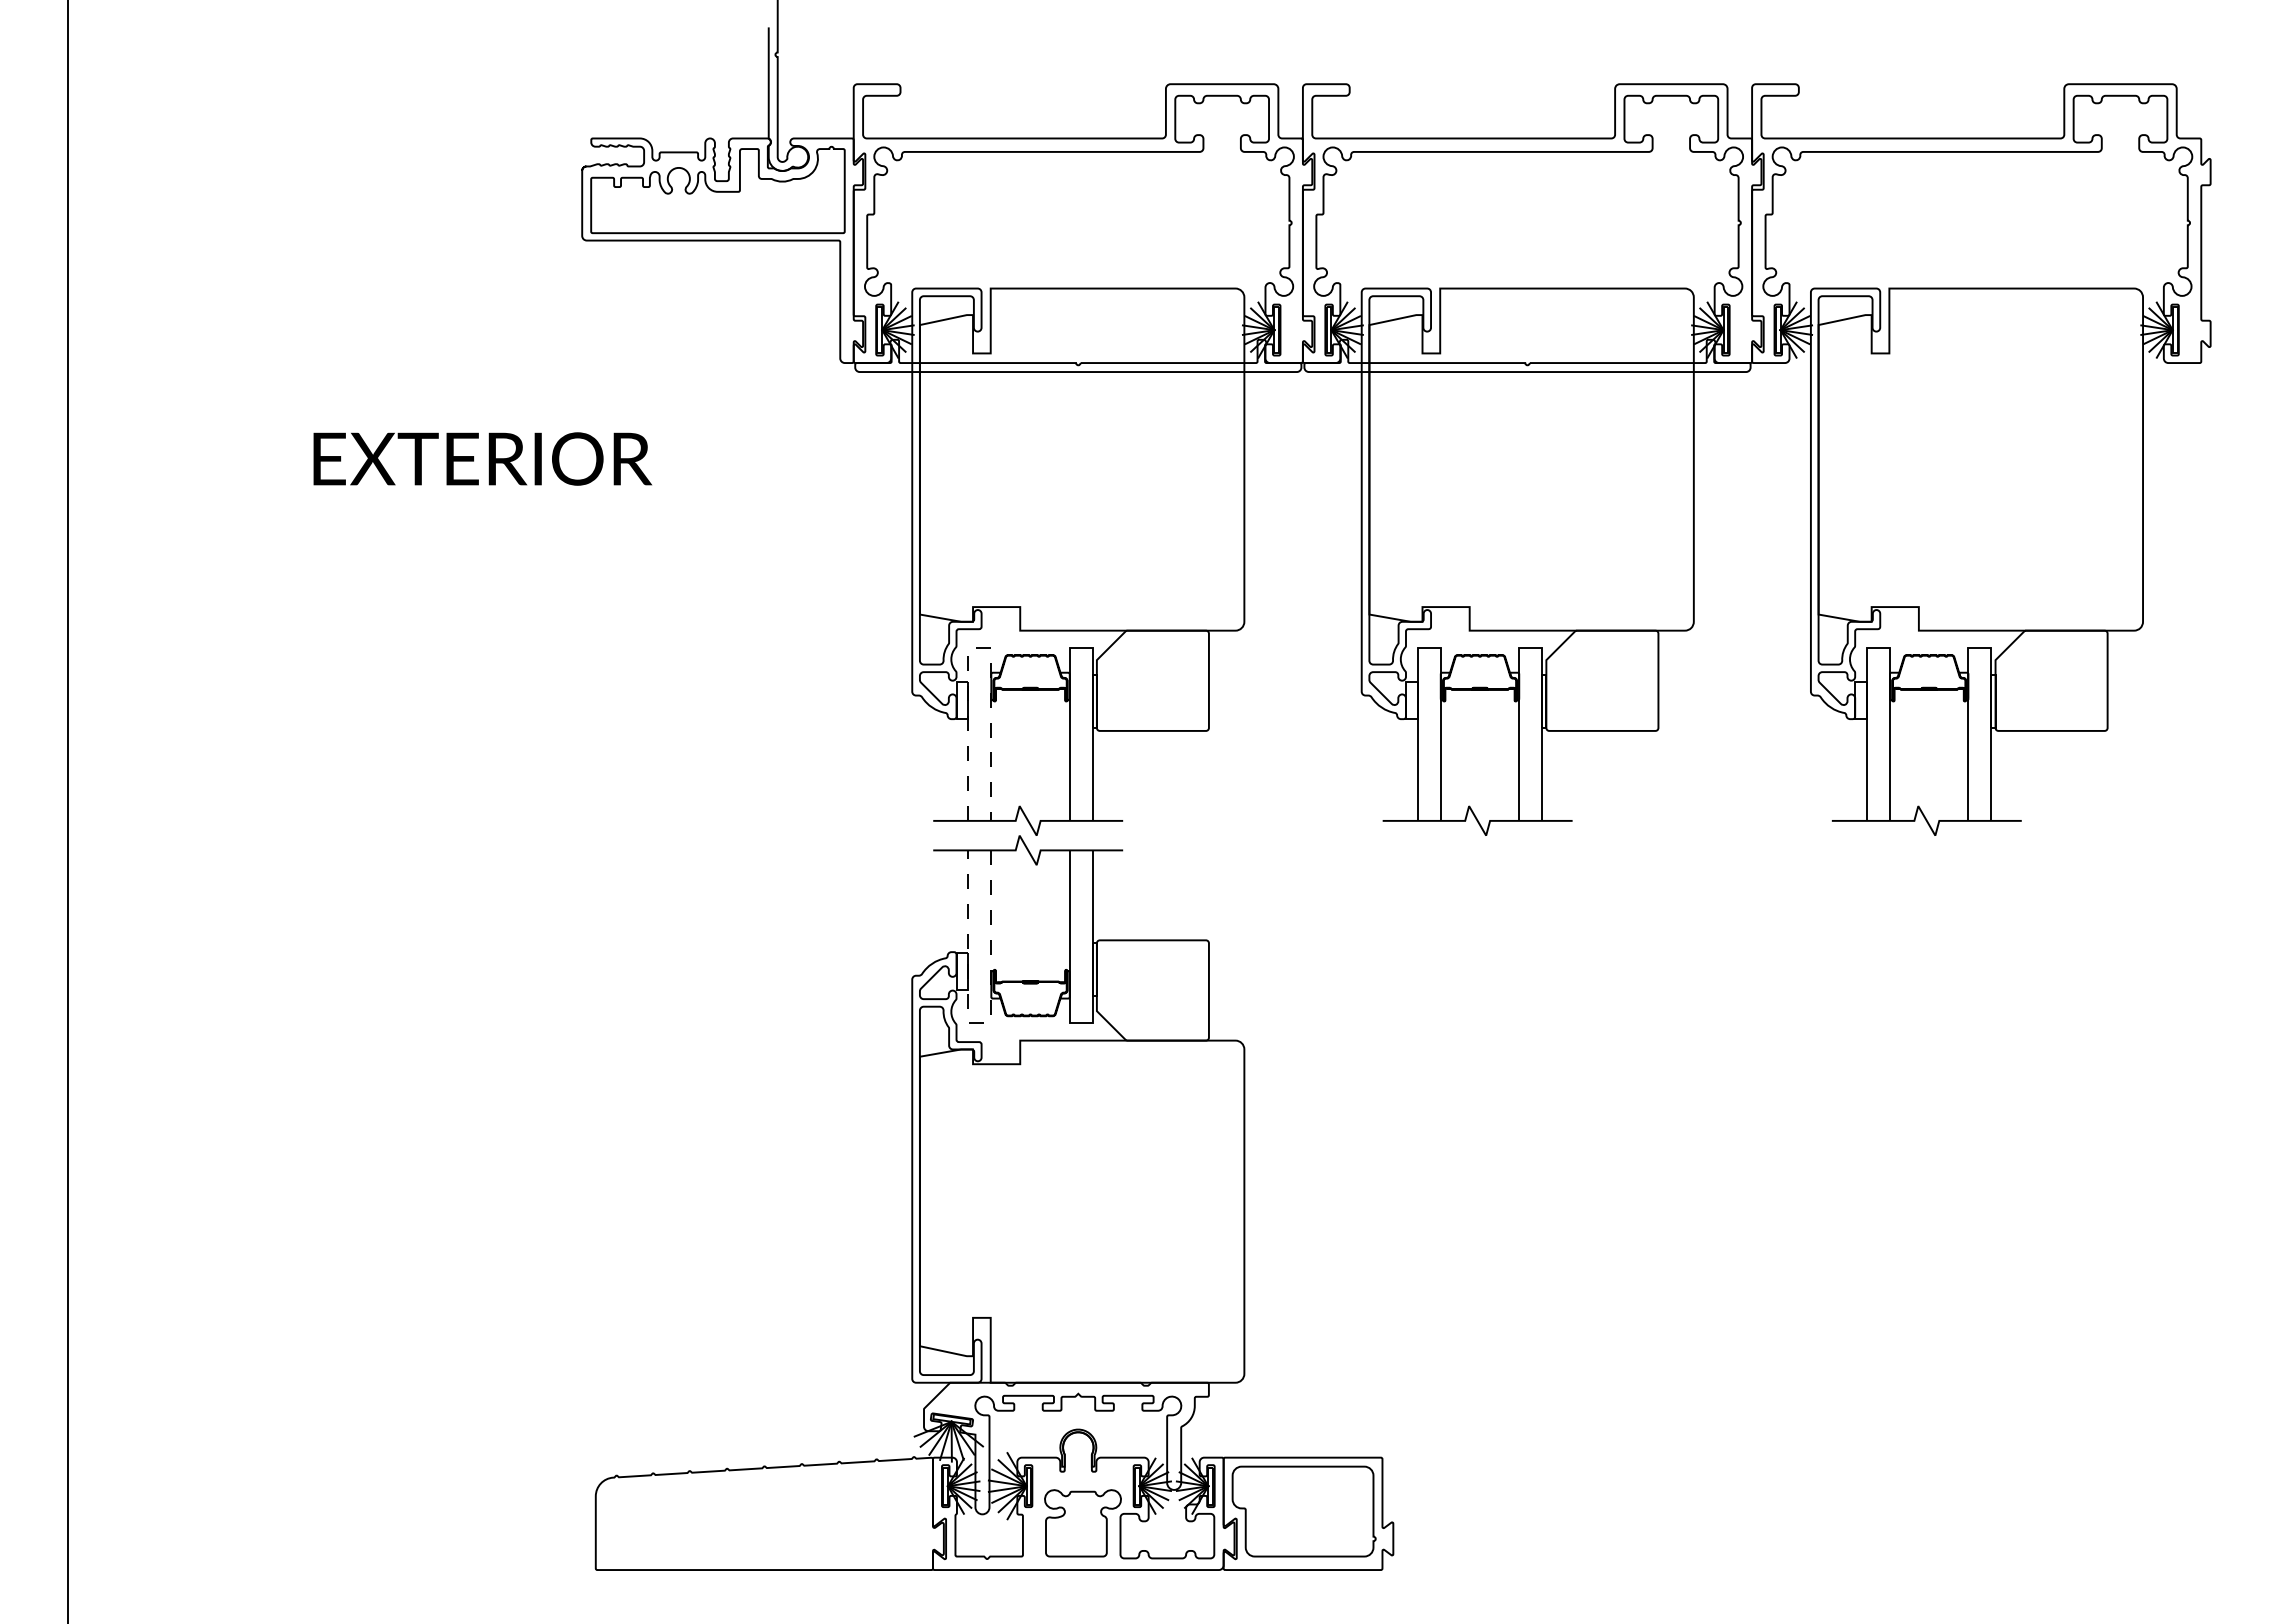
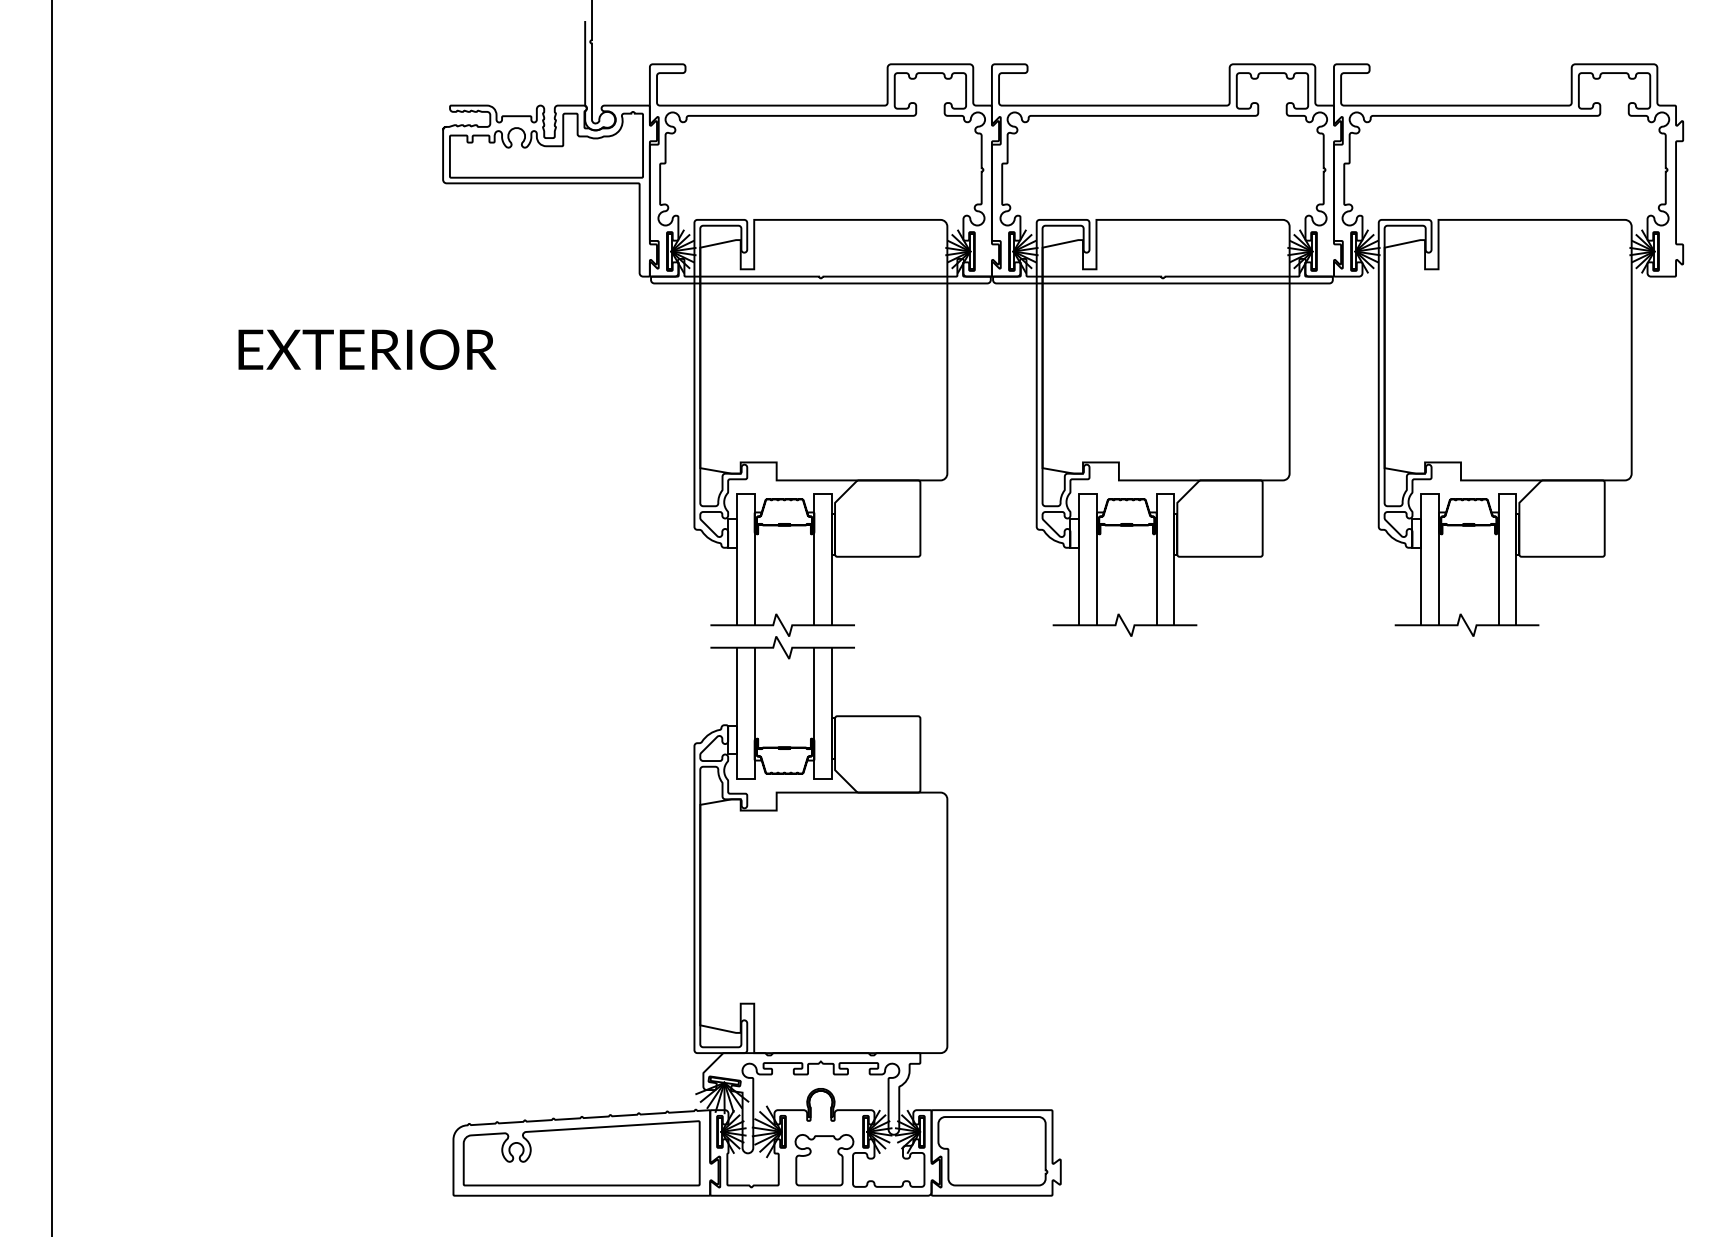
line: (979, 648) -> (745, 493), dashed -> solid
line: (979, 1022) -> (745, 778), dashed -> solid
part: (763, 1514) -> (581, 1153), added

